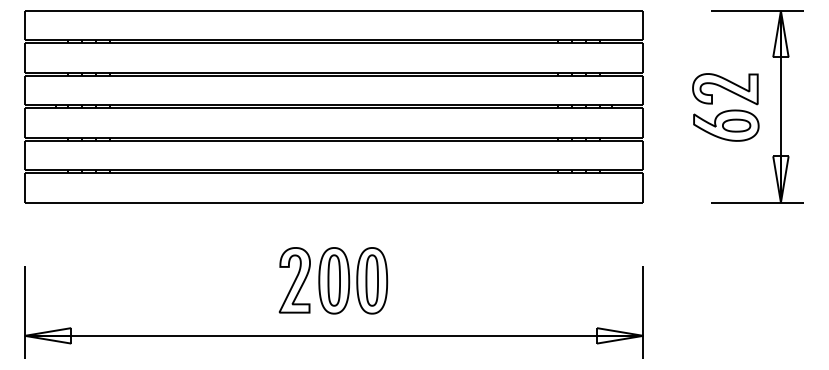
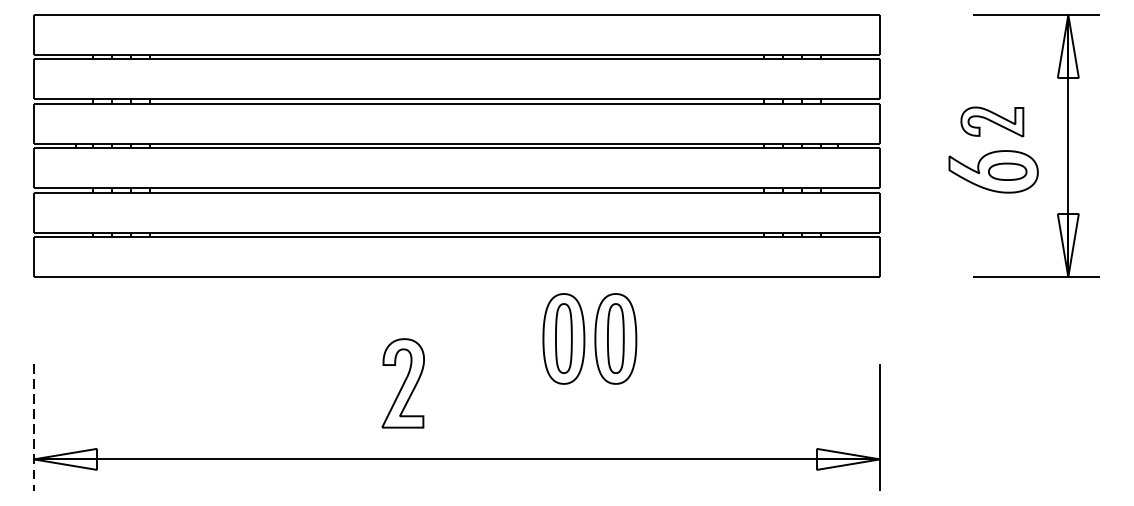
part: (725, 89) -> (992, 122), size x0.7
part: (353, 280) -> (590, 338), moved
line: (24, 313) -> (33, 428), solid -> dashed

